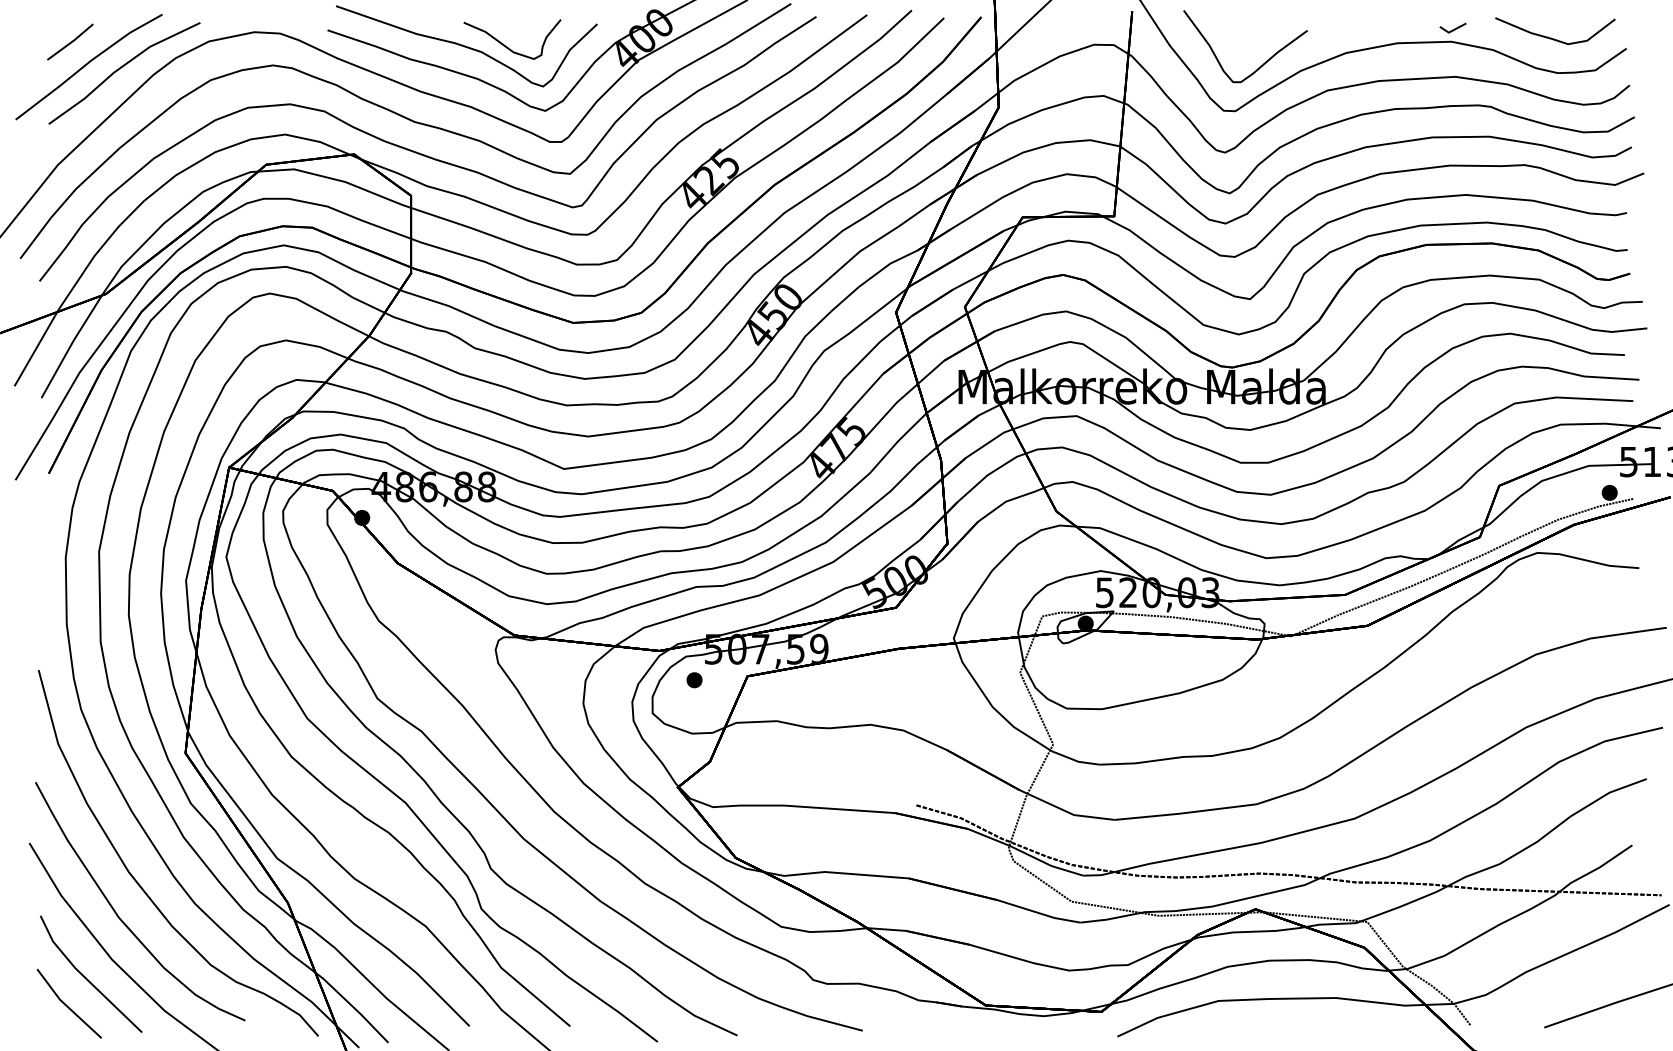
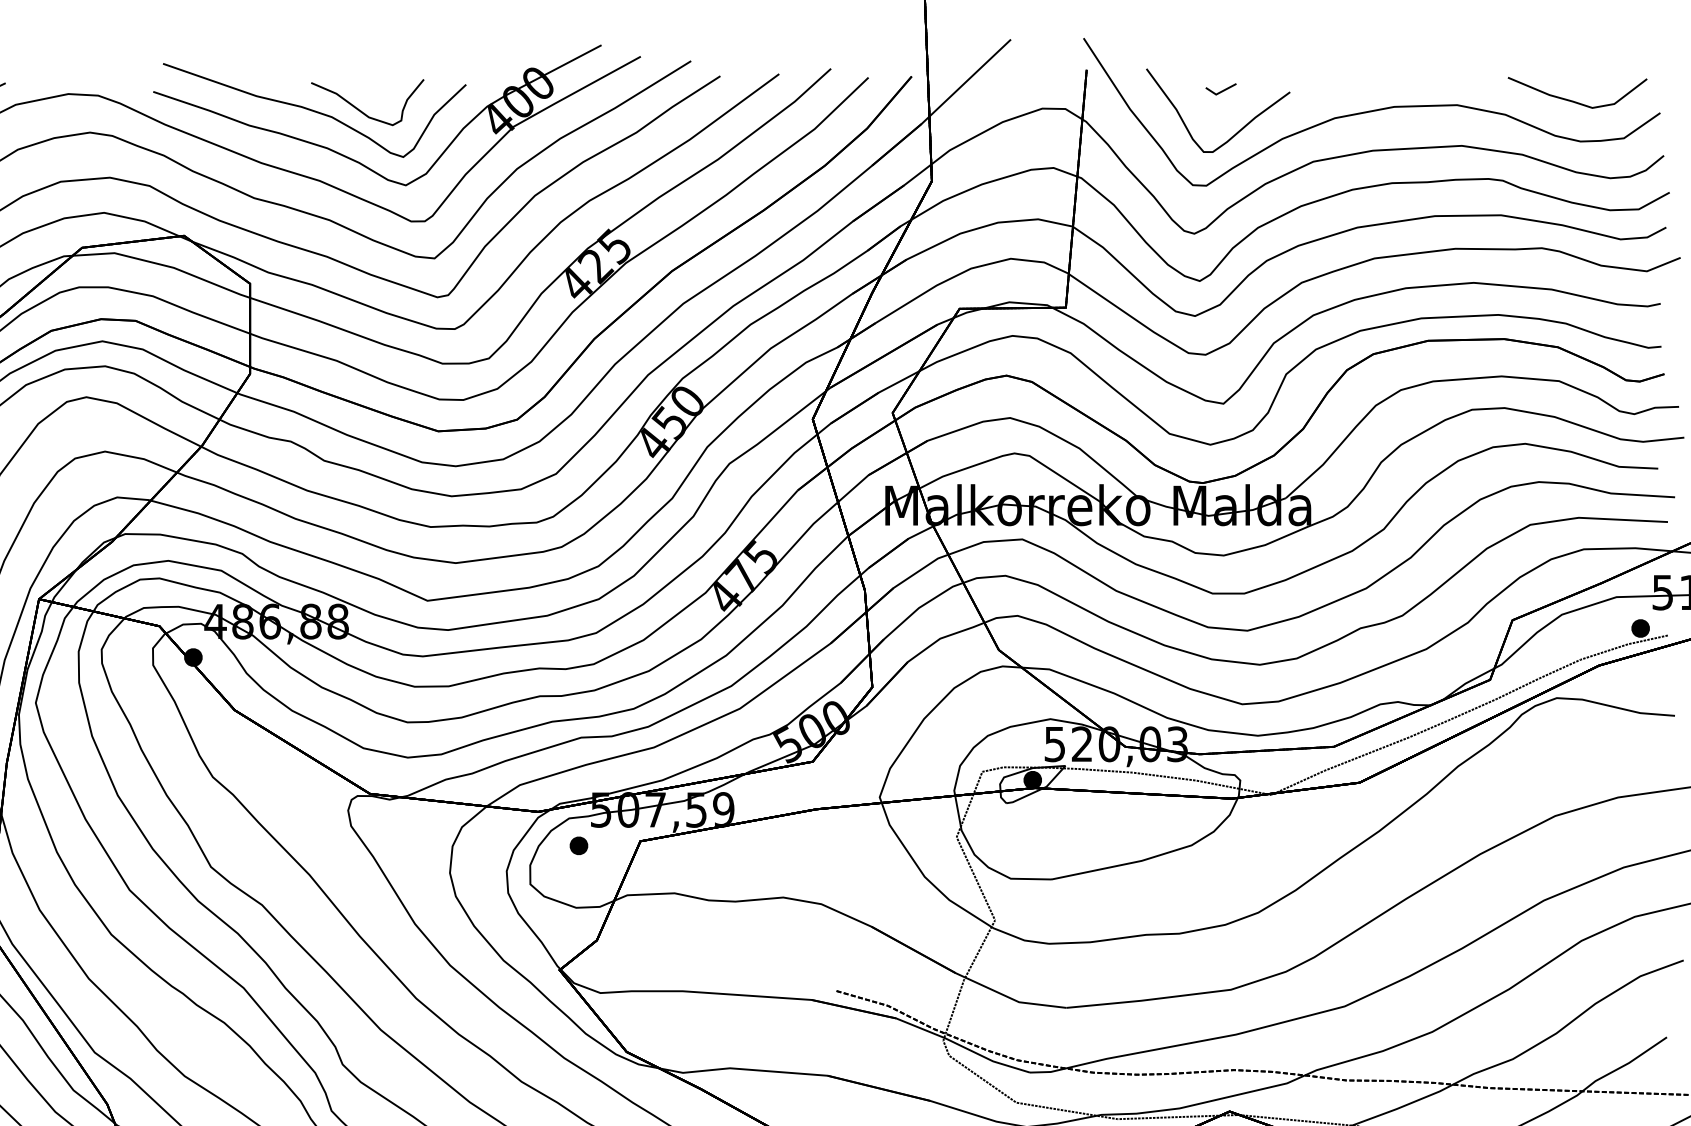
part: (1452, 27) -> (1220, 88), moved

